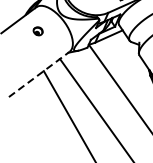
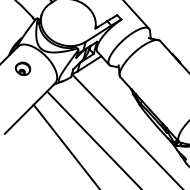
part: (37, 31) -> (22, 68), size x1.67
line: (39, 74) -> (30, 108), dashed -> solid

